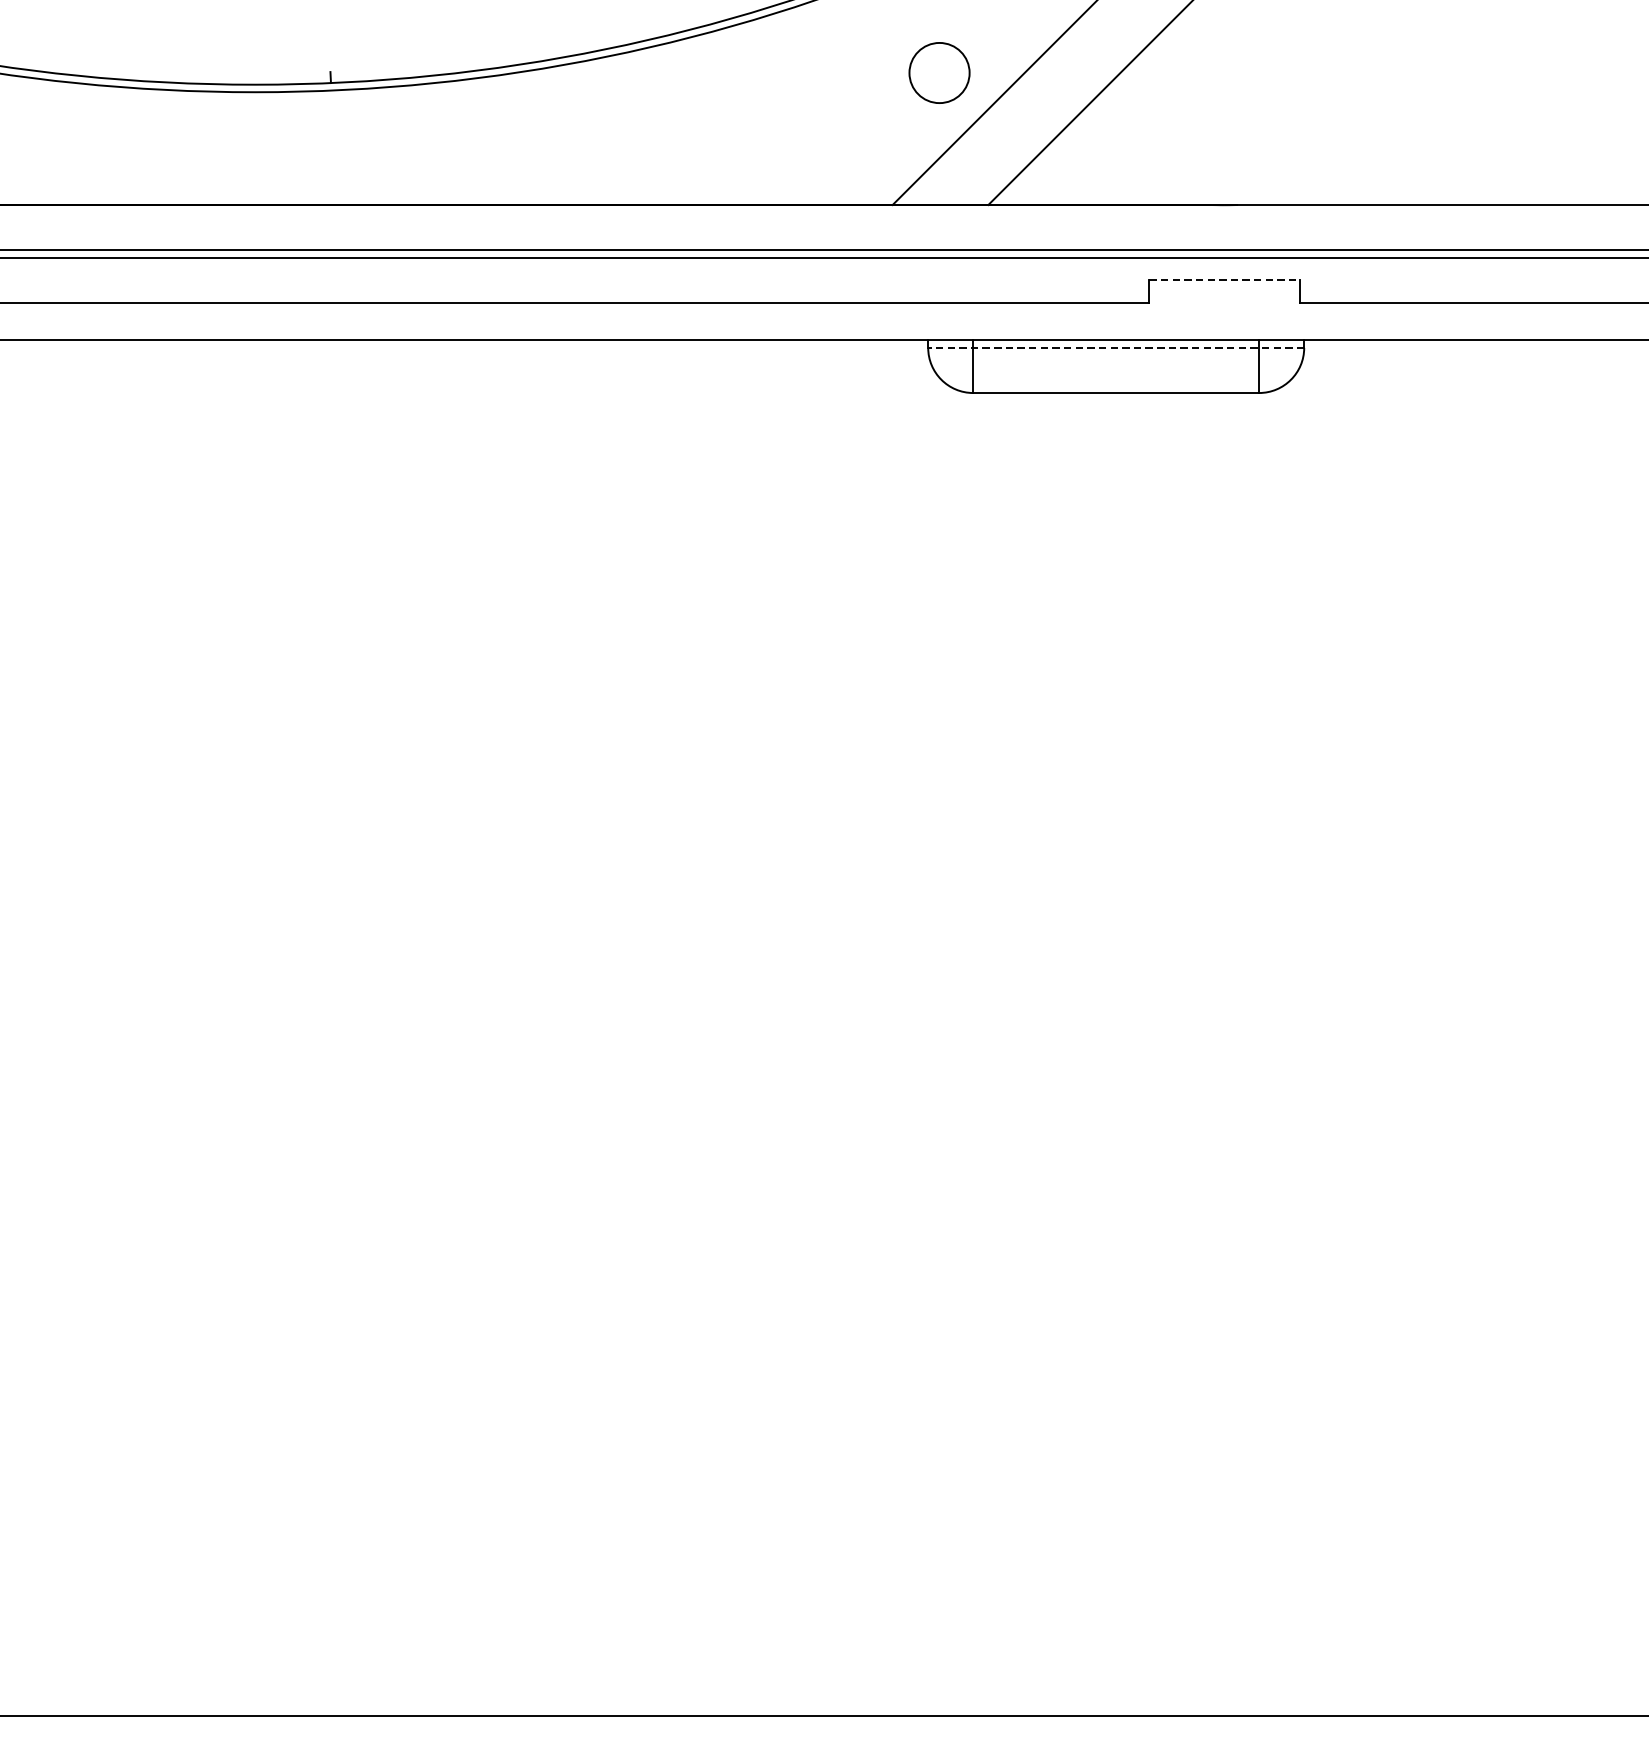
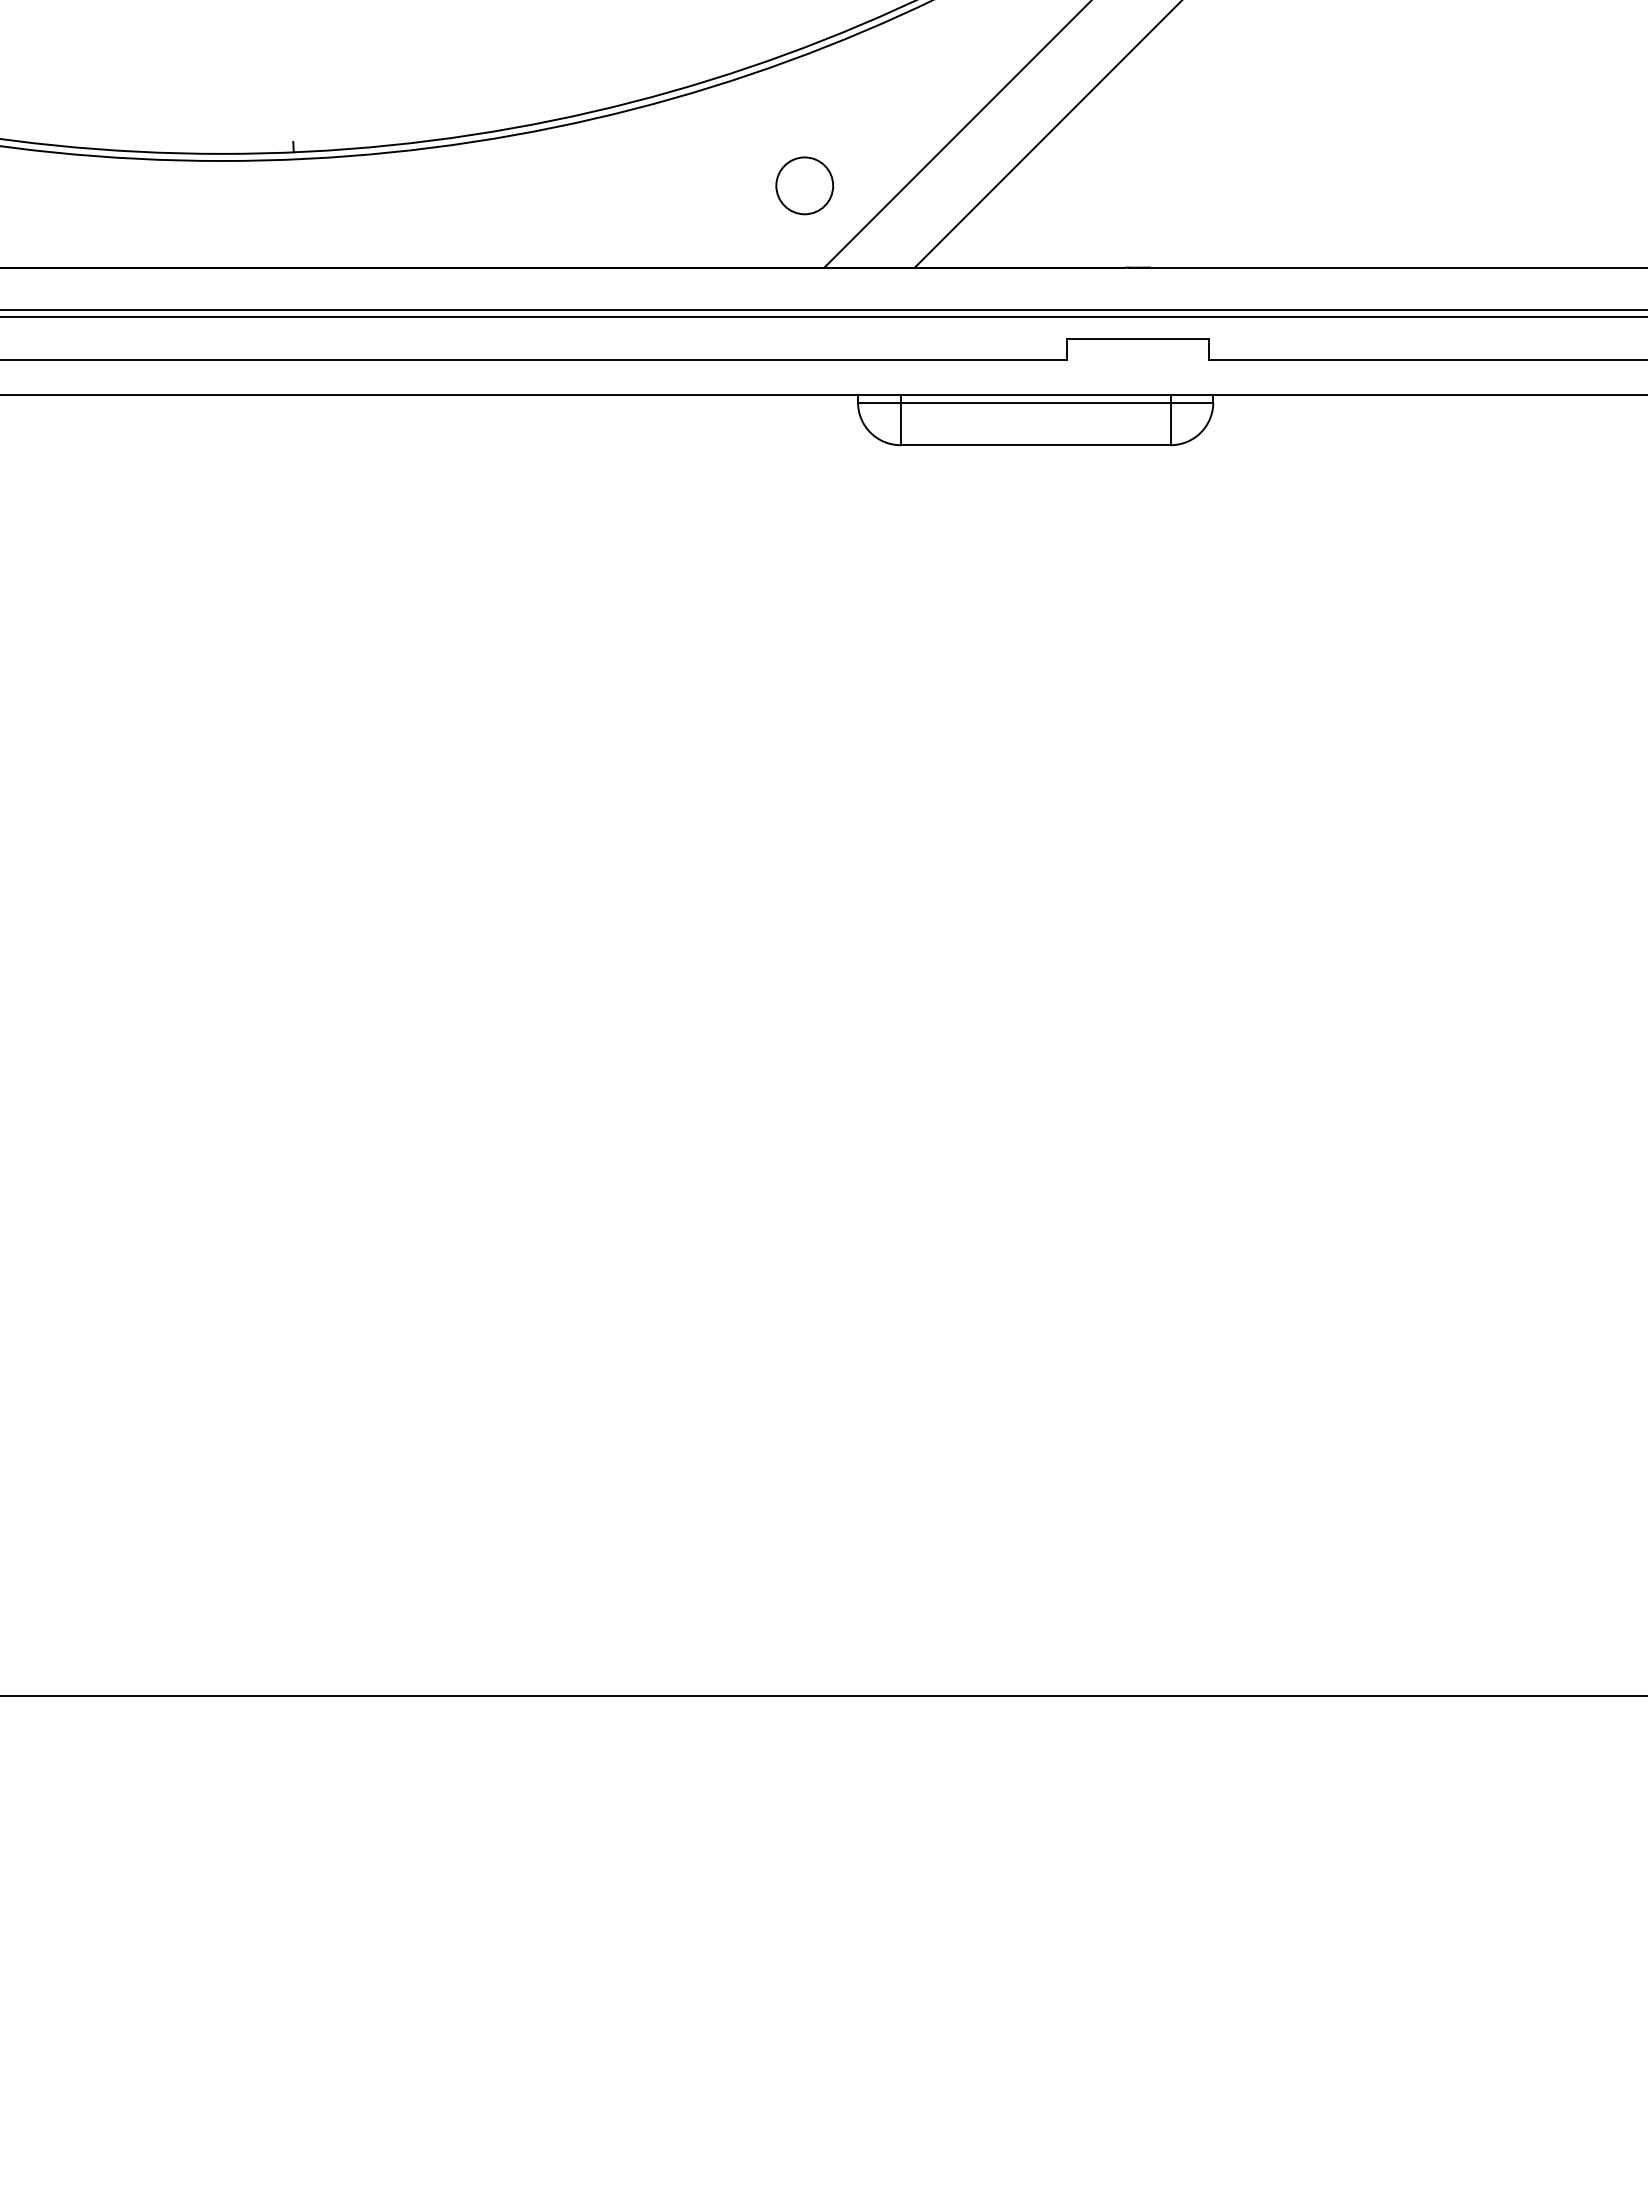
circle: (939, 72) -> (804, 185), moved
line: (1225, 280) -> (1138, 338), dashed -> solid
line: (1116, 347) -> (1035, 402), dashed -> solid

